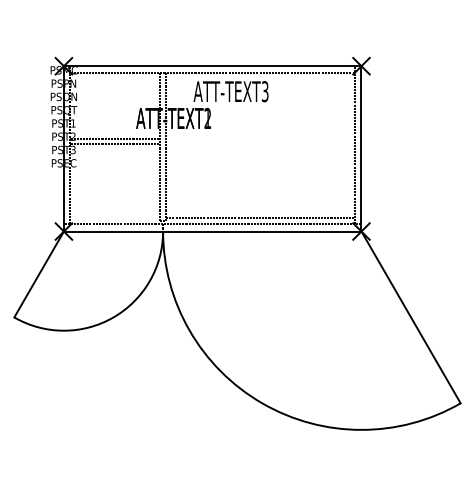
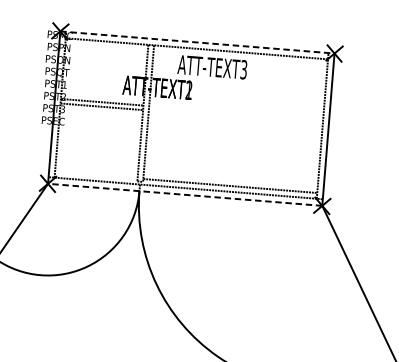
line: (212, 66) -> (197, 42), solid -> dashed
line: (212, 231) -> (185, 194), solid -> dashed

